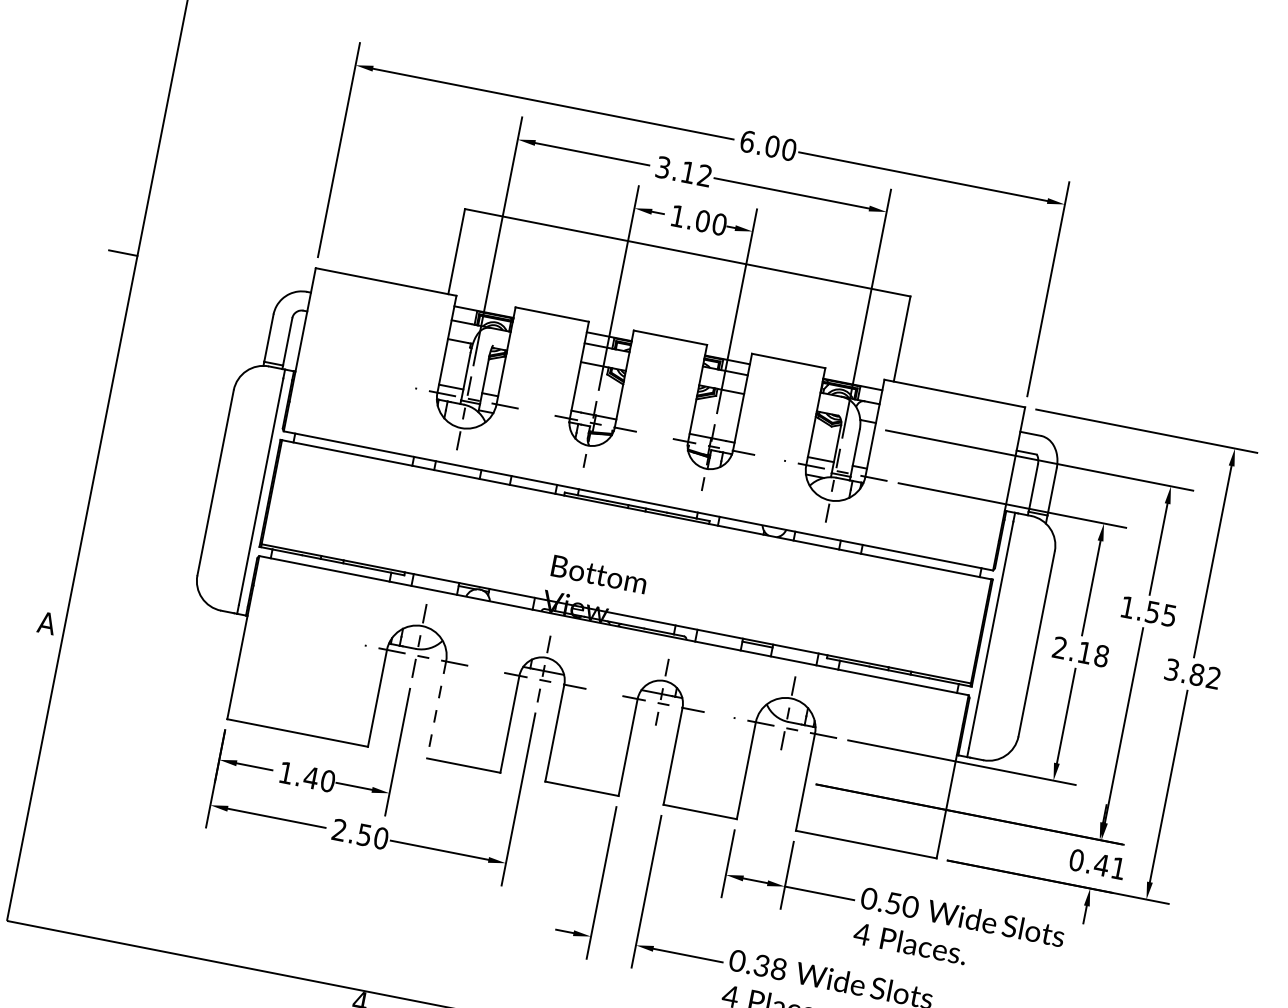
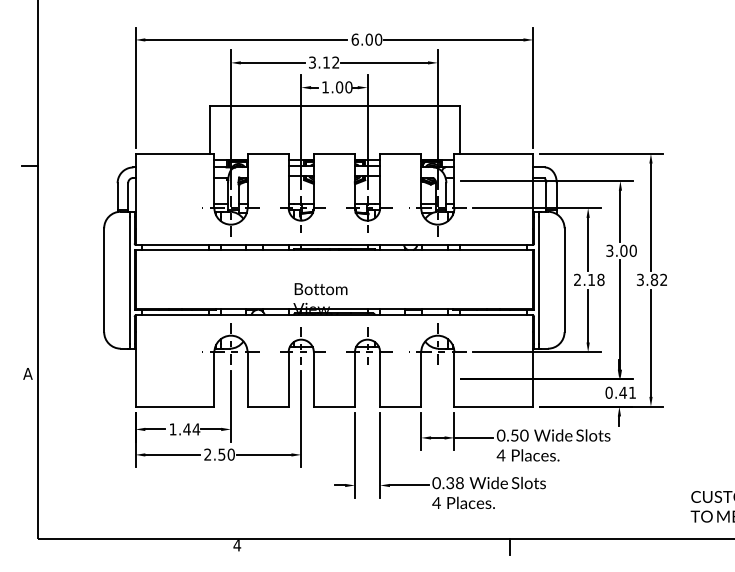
text: (1148, 610) -> (621, 250), 1.55 -> 3.00
line: (436, 709) -> (247, 379), dashed -> solid
text: (328, 781) -> (196, 429), 1.40 -> 1.44

